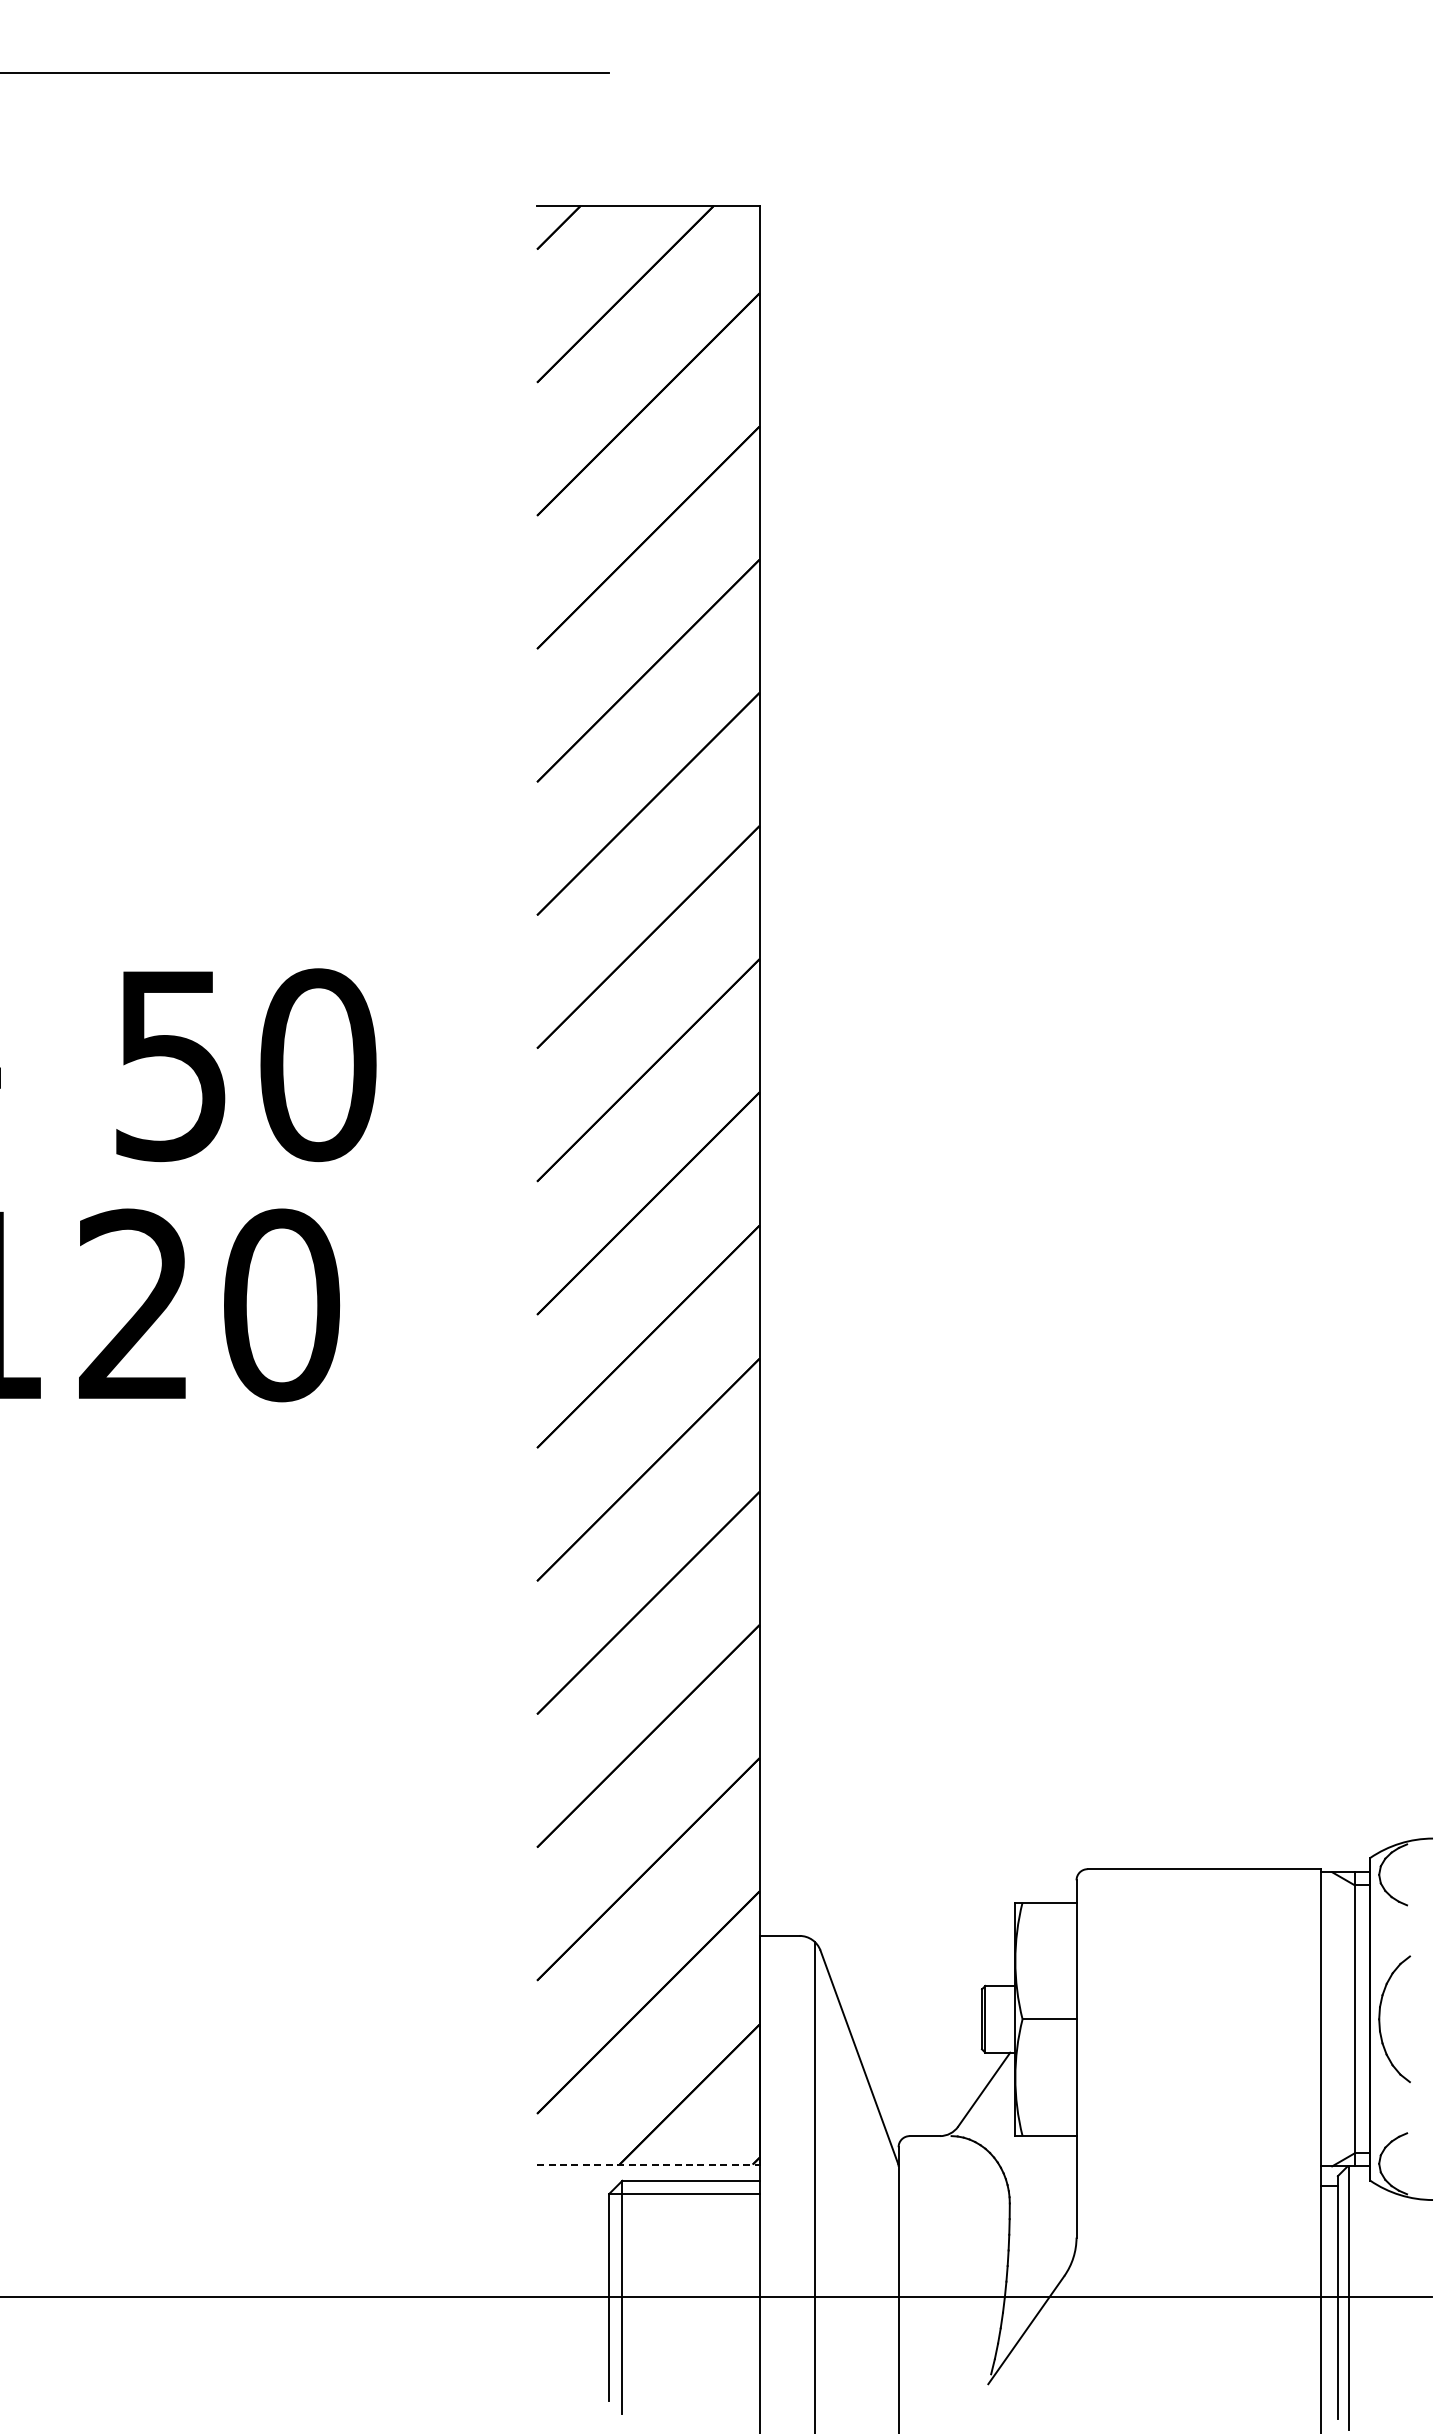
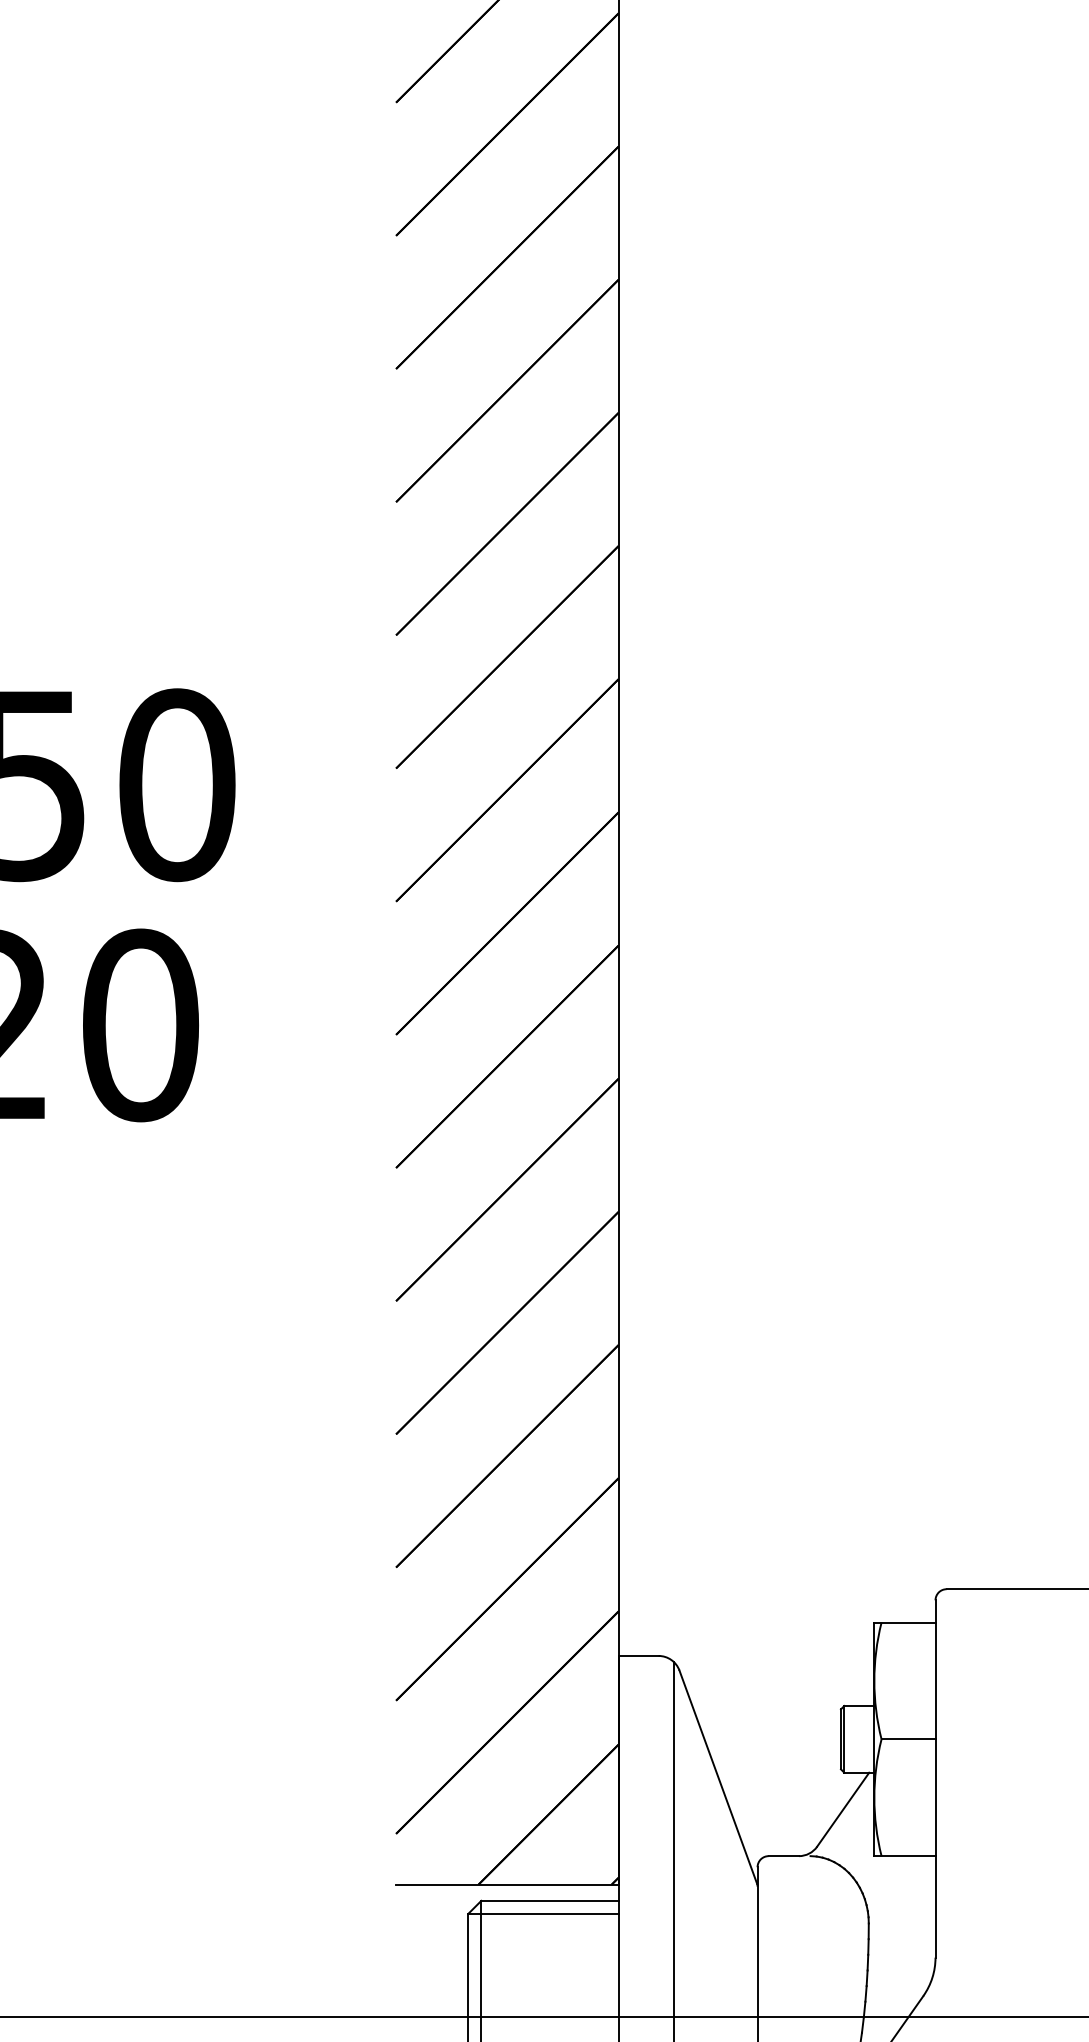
line: (648, 2164) -> (507, 1884), dashed -> solid

